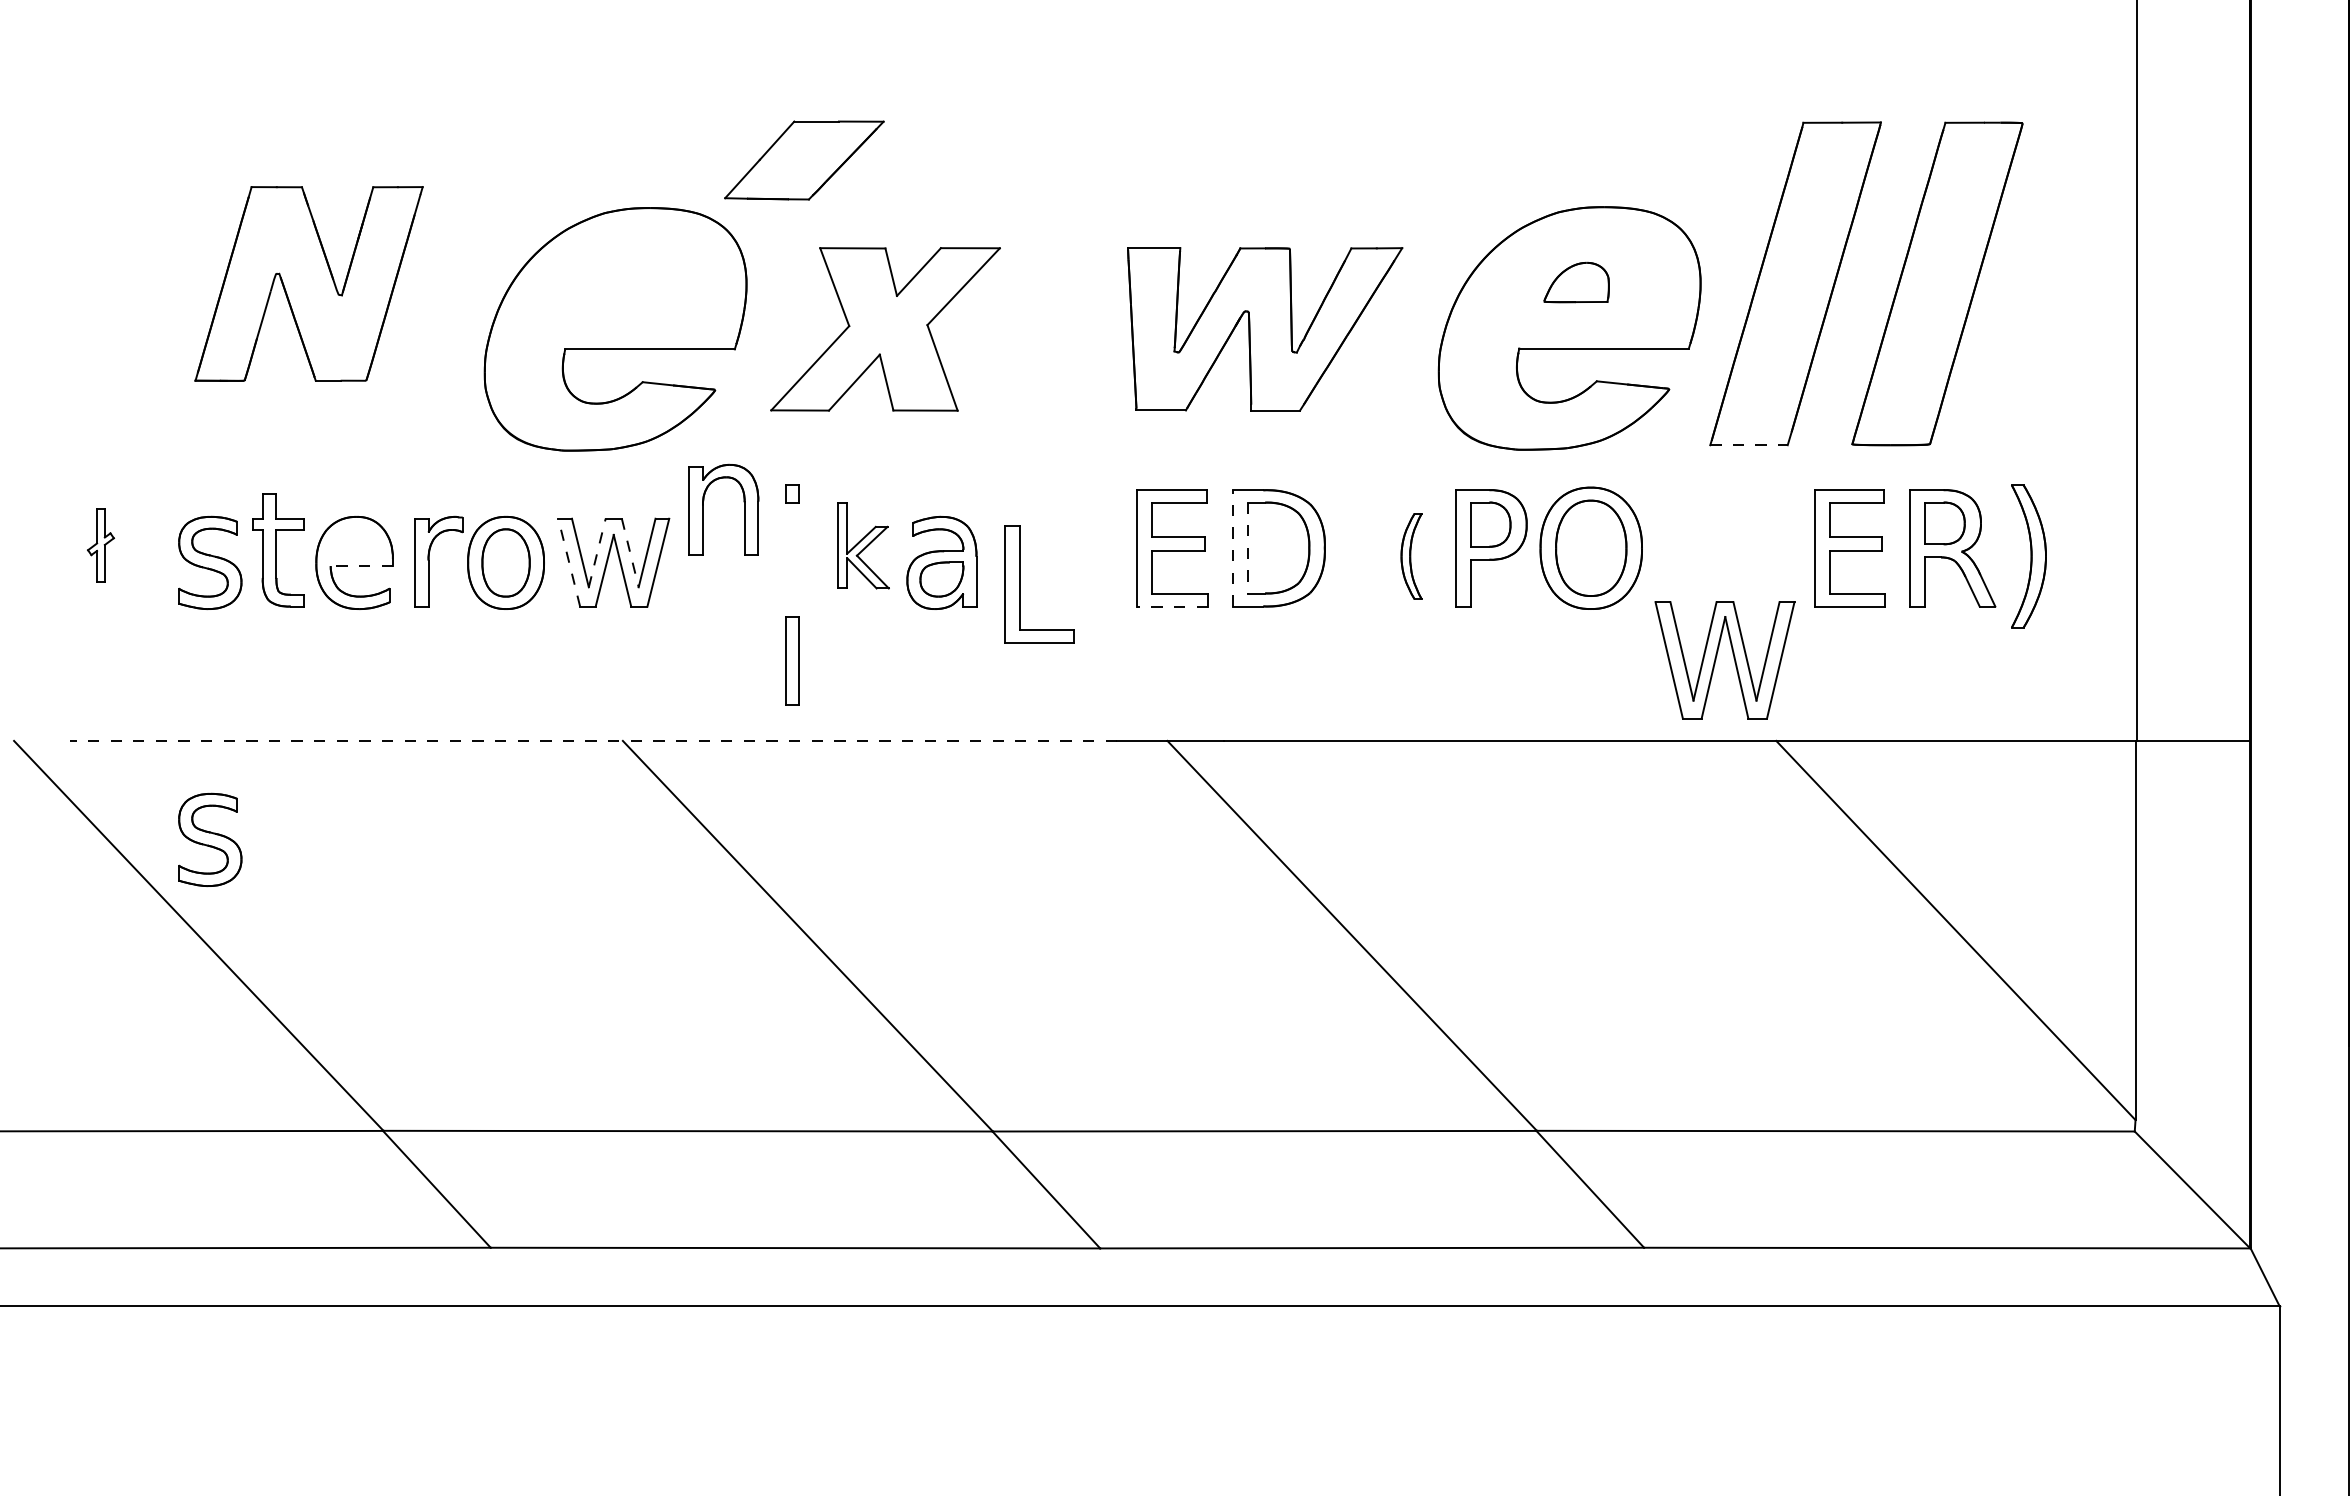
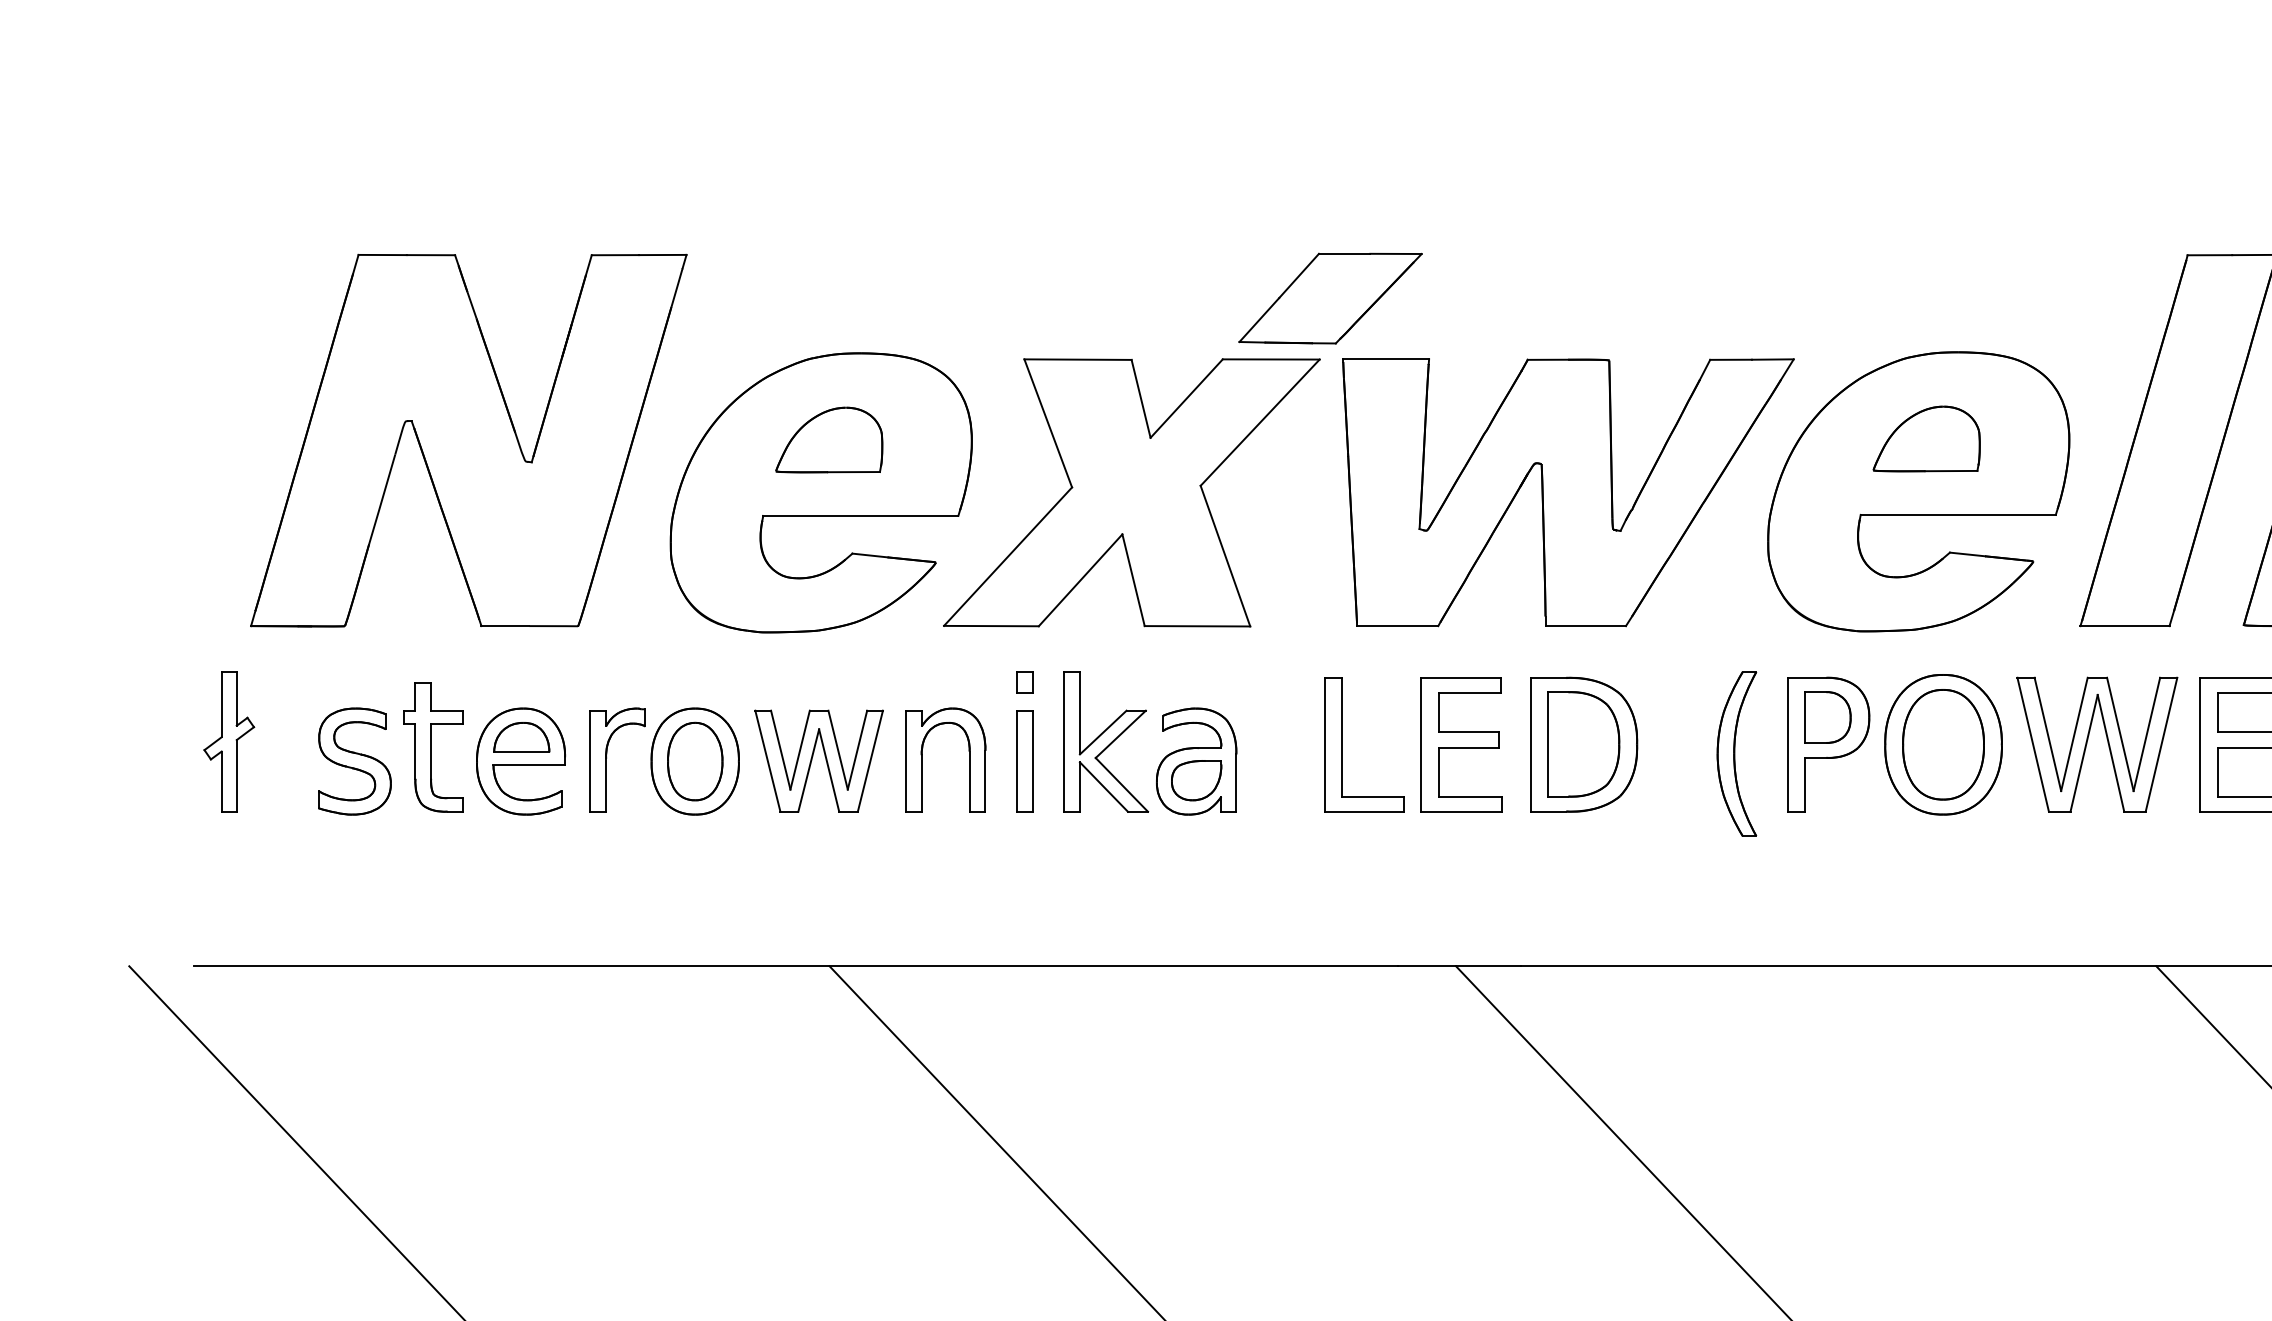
part: (804, 160) -> (1330, 298), moved
part: (1576, 282) -> (1926, 438), size x1.43
part: (308, 283) -> (467, 440), size x1.67
part: (622, 283) -> (829, 440), added
part: (885, 329) -> (1131, 493), size x1.43
part: (1264, 329) -> (1567, 493), size x1.43
line: (1748, 445) -> (2124, 626), dashed -> solid
part: (703, 509) -> (922, 759), moved
part: (355, 541) -> (522, 736), added
part: (100, 545) -> (228, 741), size x1.67
part: (863, 545) -> (1106, 741), size x1.43
line: (1232, 547) -> (1530, 743), dashed -> solid
line: (1247, 548) -> (1548, 744), dashed -> solid
line: (597, 552) -> (800, 749), dashed -> solid
line: (630, 553) -> (838, 750), dashed -> solid
part: (1411, 556) -> (1736, 754), size x1.67
line: (569, 562) -> (768, 761), dashed -> solid
line: (361, 566) -> (528, 765), dashed -> solid
part: (1020, 584) -> (1342, 744), moved
line: (1172, 606) -> (1461, 811), dashed -> solid
part: (792, 660) -> (1024, 761), moved
part: (1716, 660) -> (2087, 744), moved
line: (593, 740) -> (795, 965), dashed -> solid
part: (210, 839) -> (355, 1079), removed

